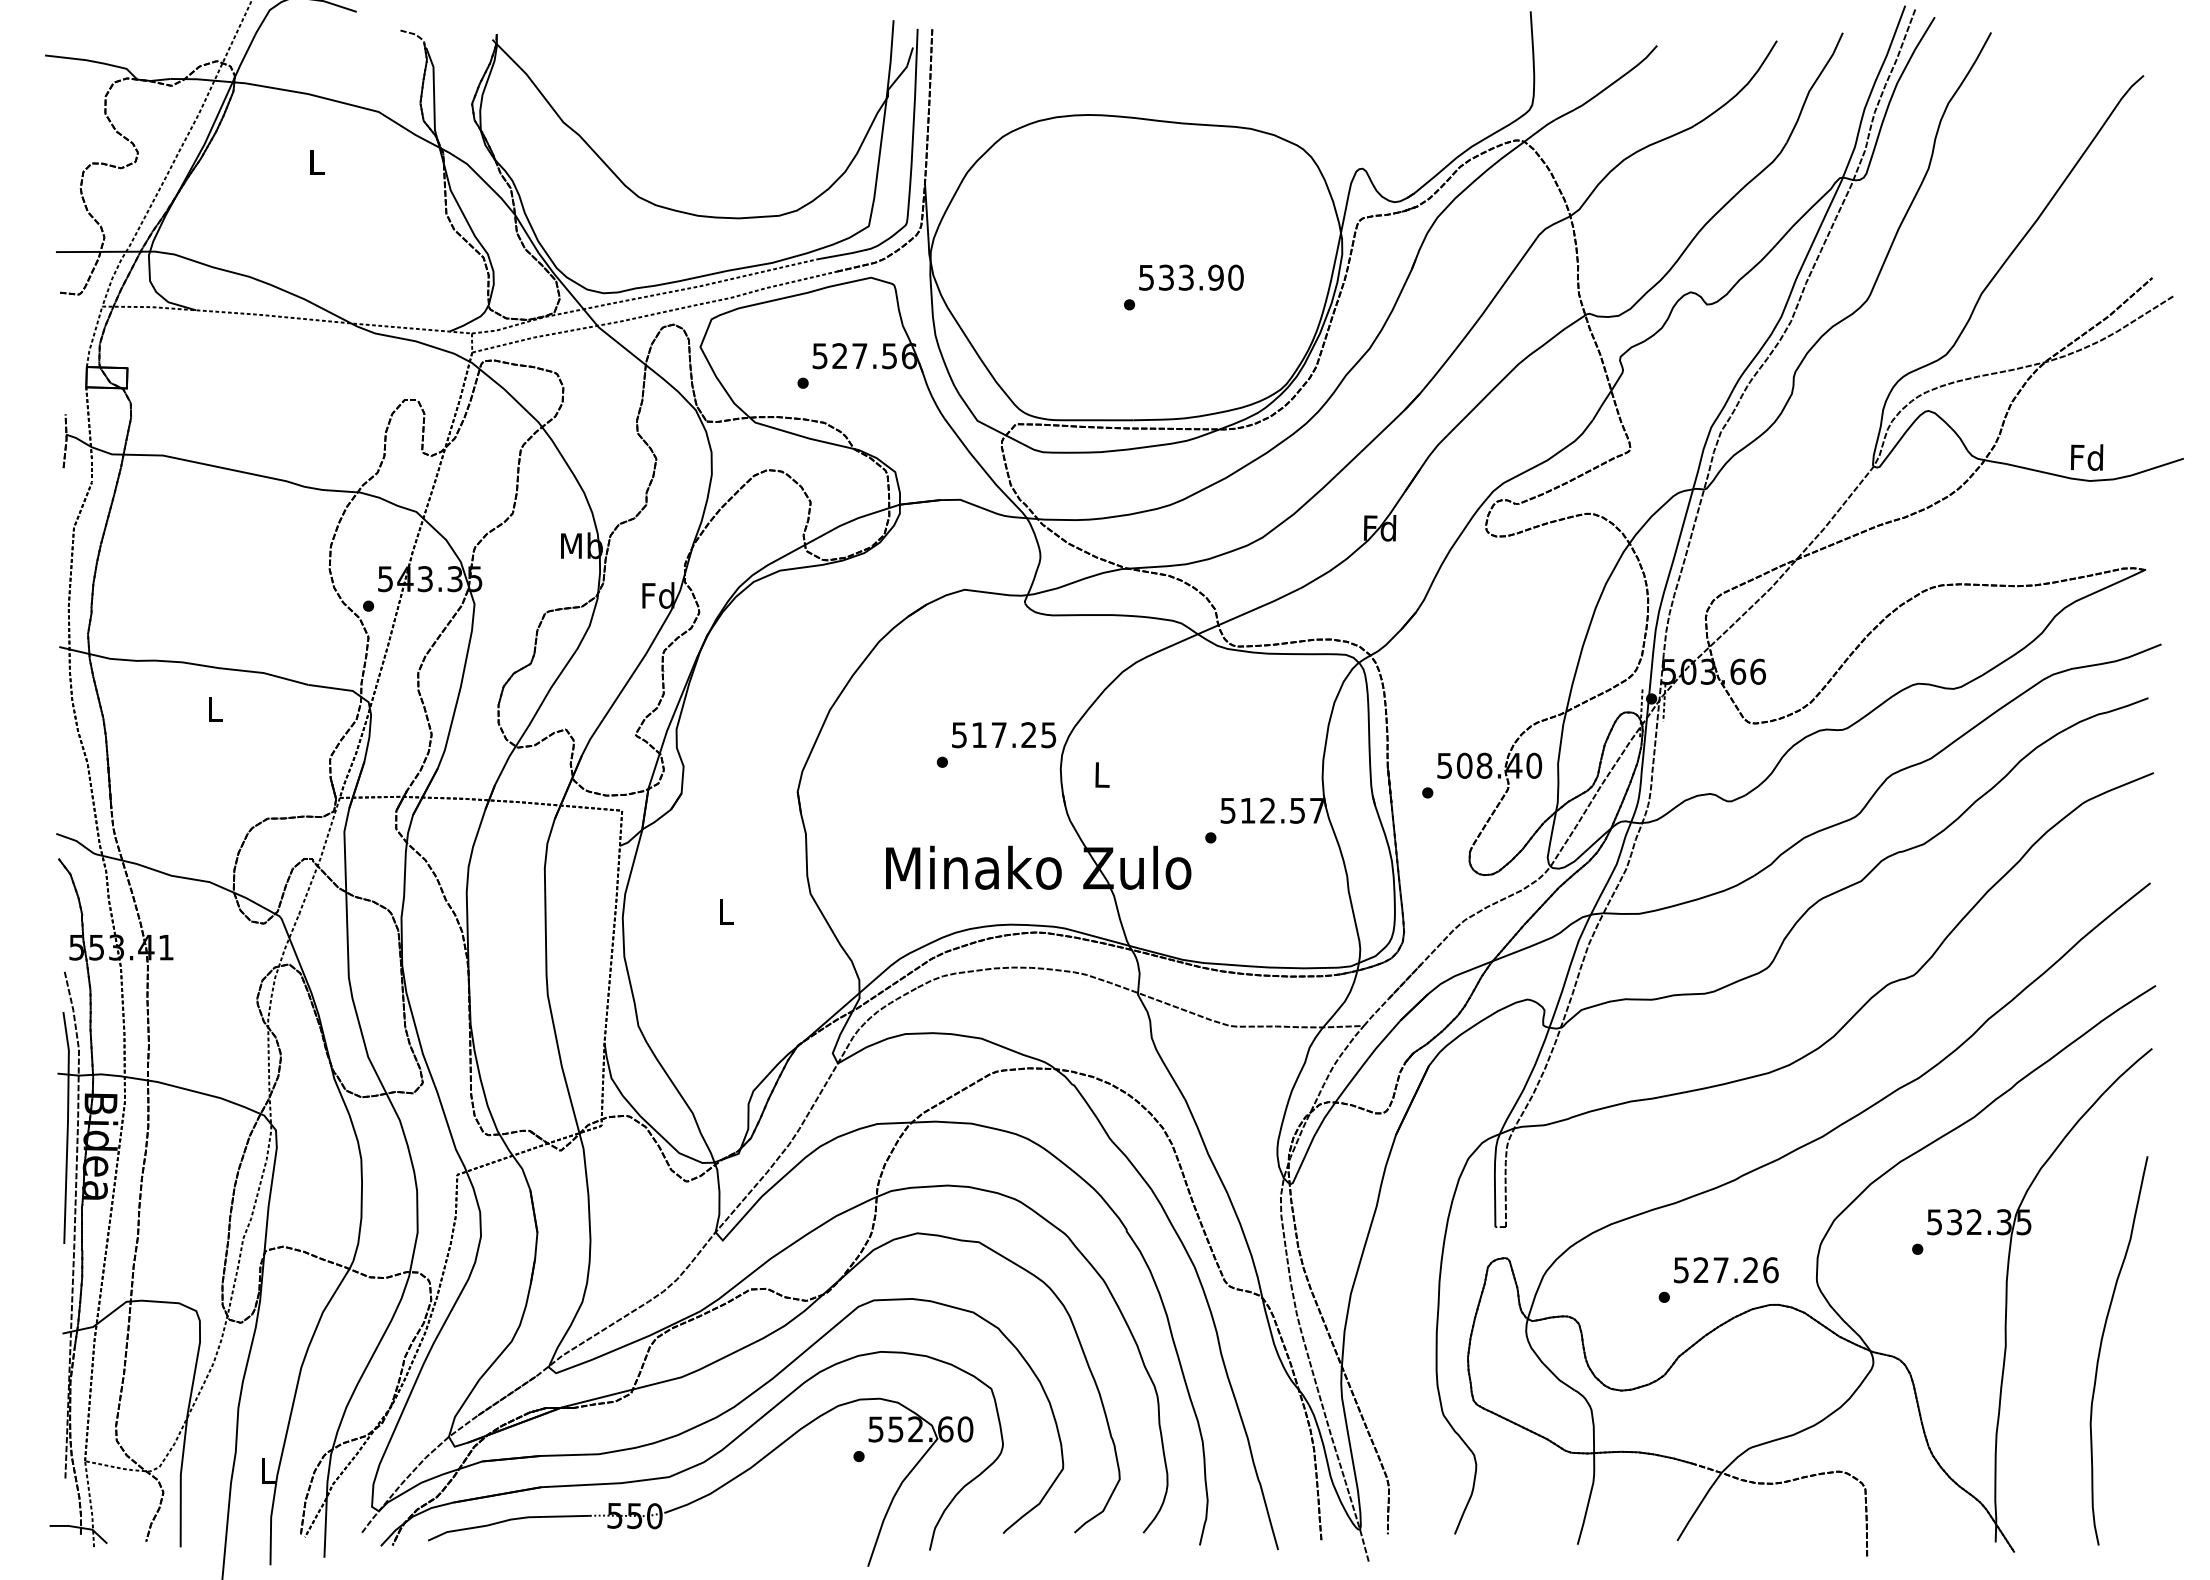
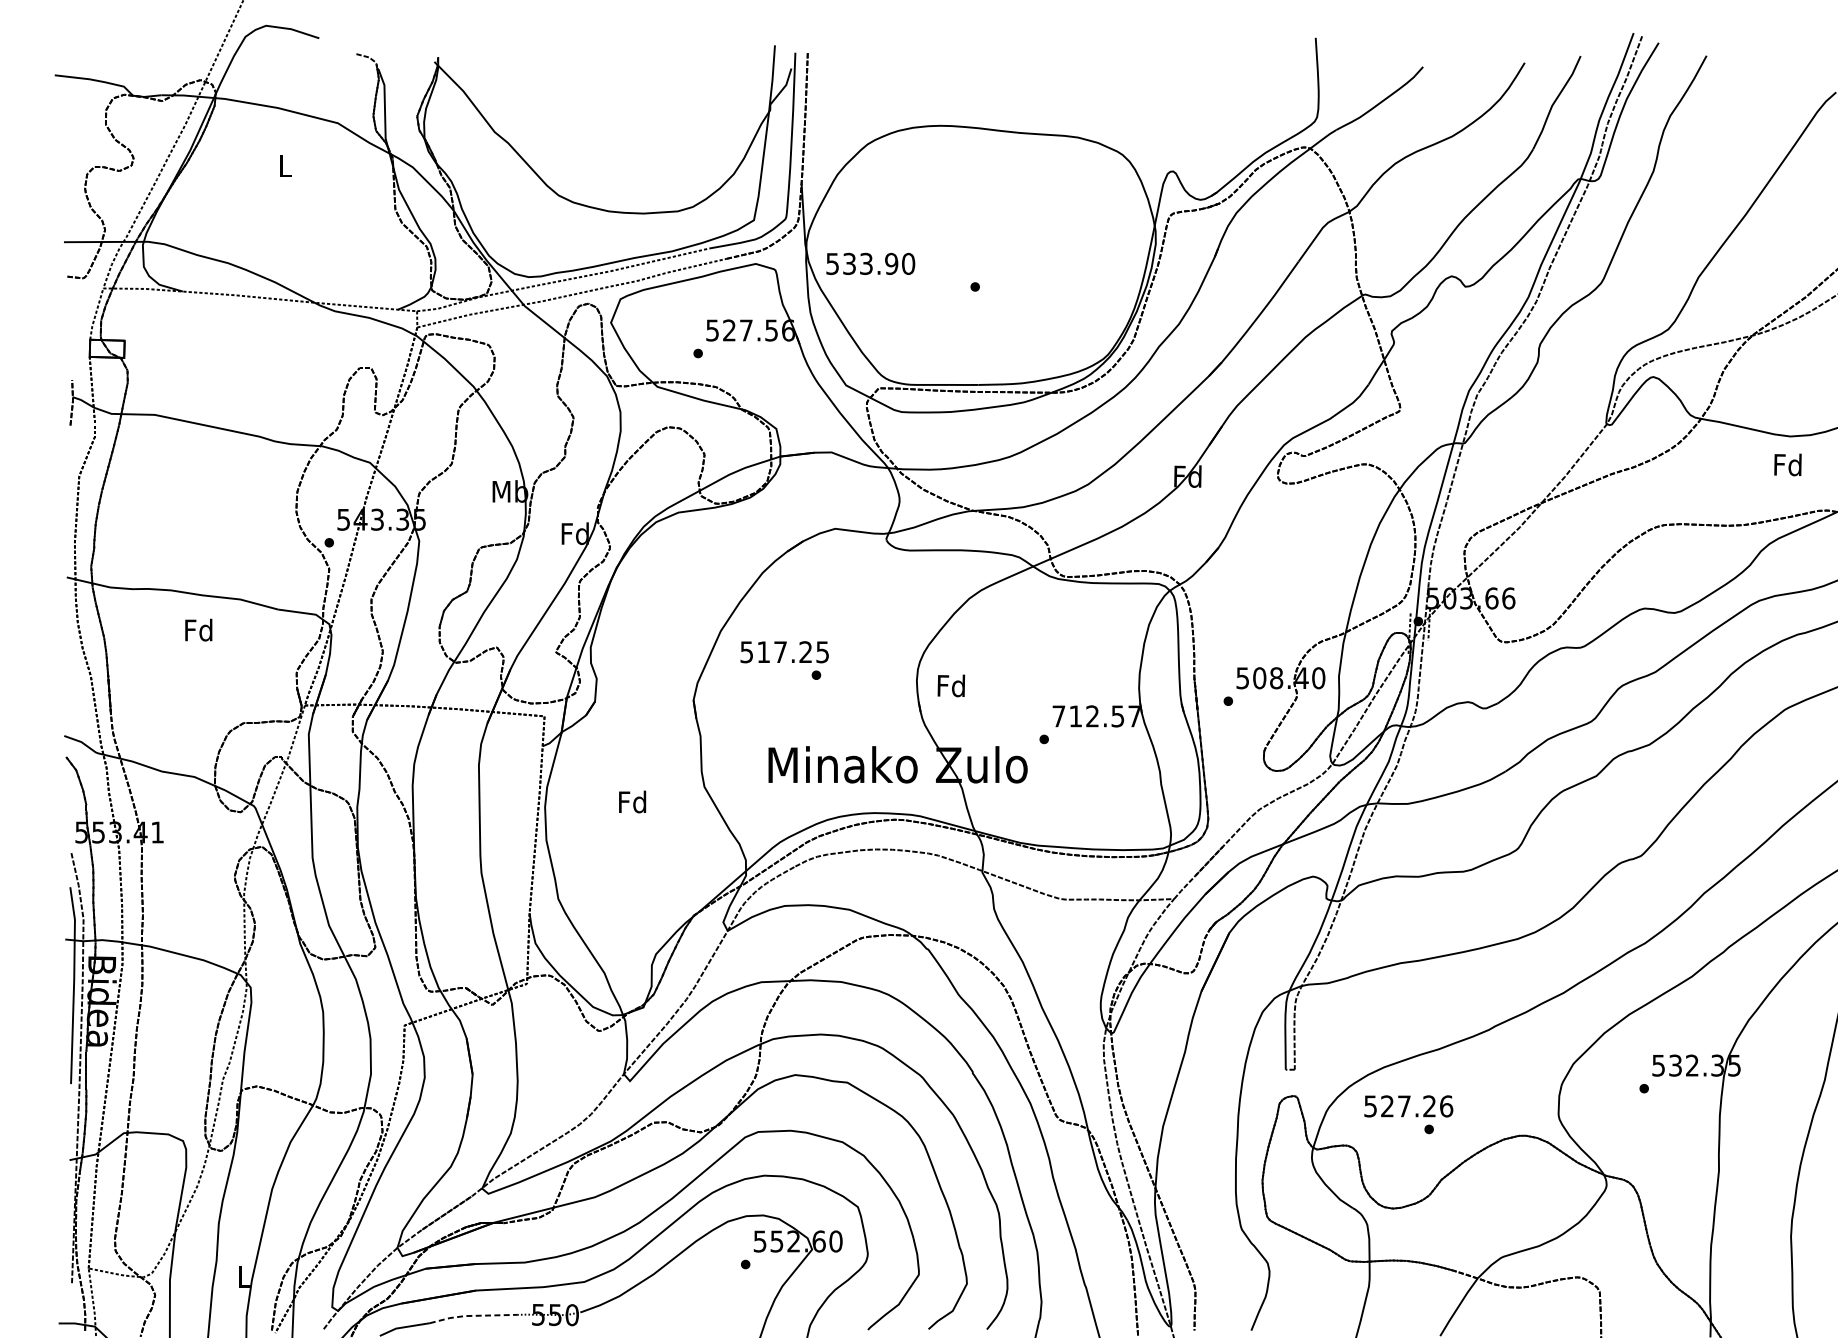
text: (1191, 277) -> (870, 263), moved
text: (2087, 457) -> (1788, 464), moved
text: (214, 708) -> (198, 629), L -> Fd
text: (1004, 735) -> (785, 652), moved
text: (1101, 774) -> (951, 685), L -> Fd
text: (1227, 810) -> (1058, 716), 512.57 -> 712.57
text: (725, 911) -> (632, 801), L -> Fd
text: (1726, 1270) -> (1408, 1106), moved
line: (536, 1517) -> (471, 1316), solid -> dashed

